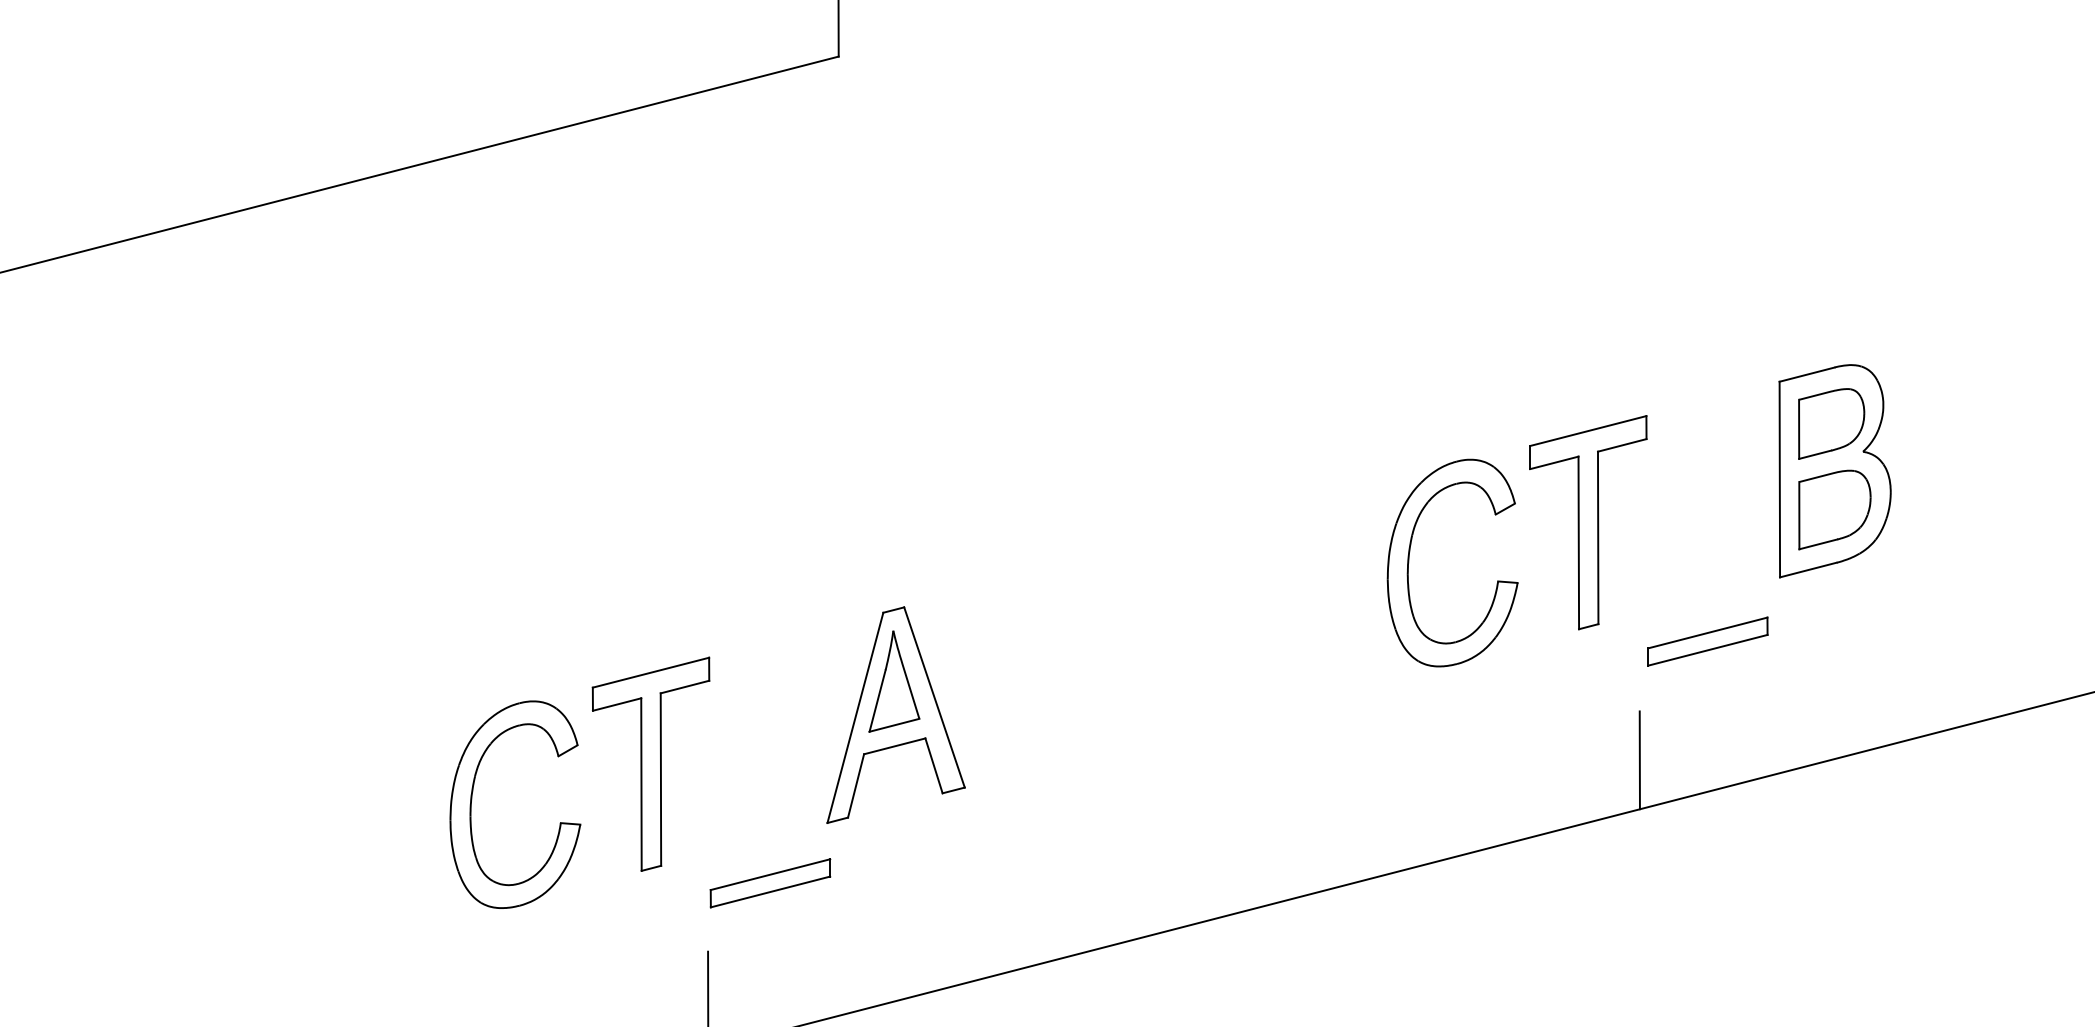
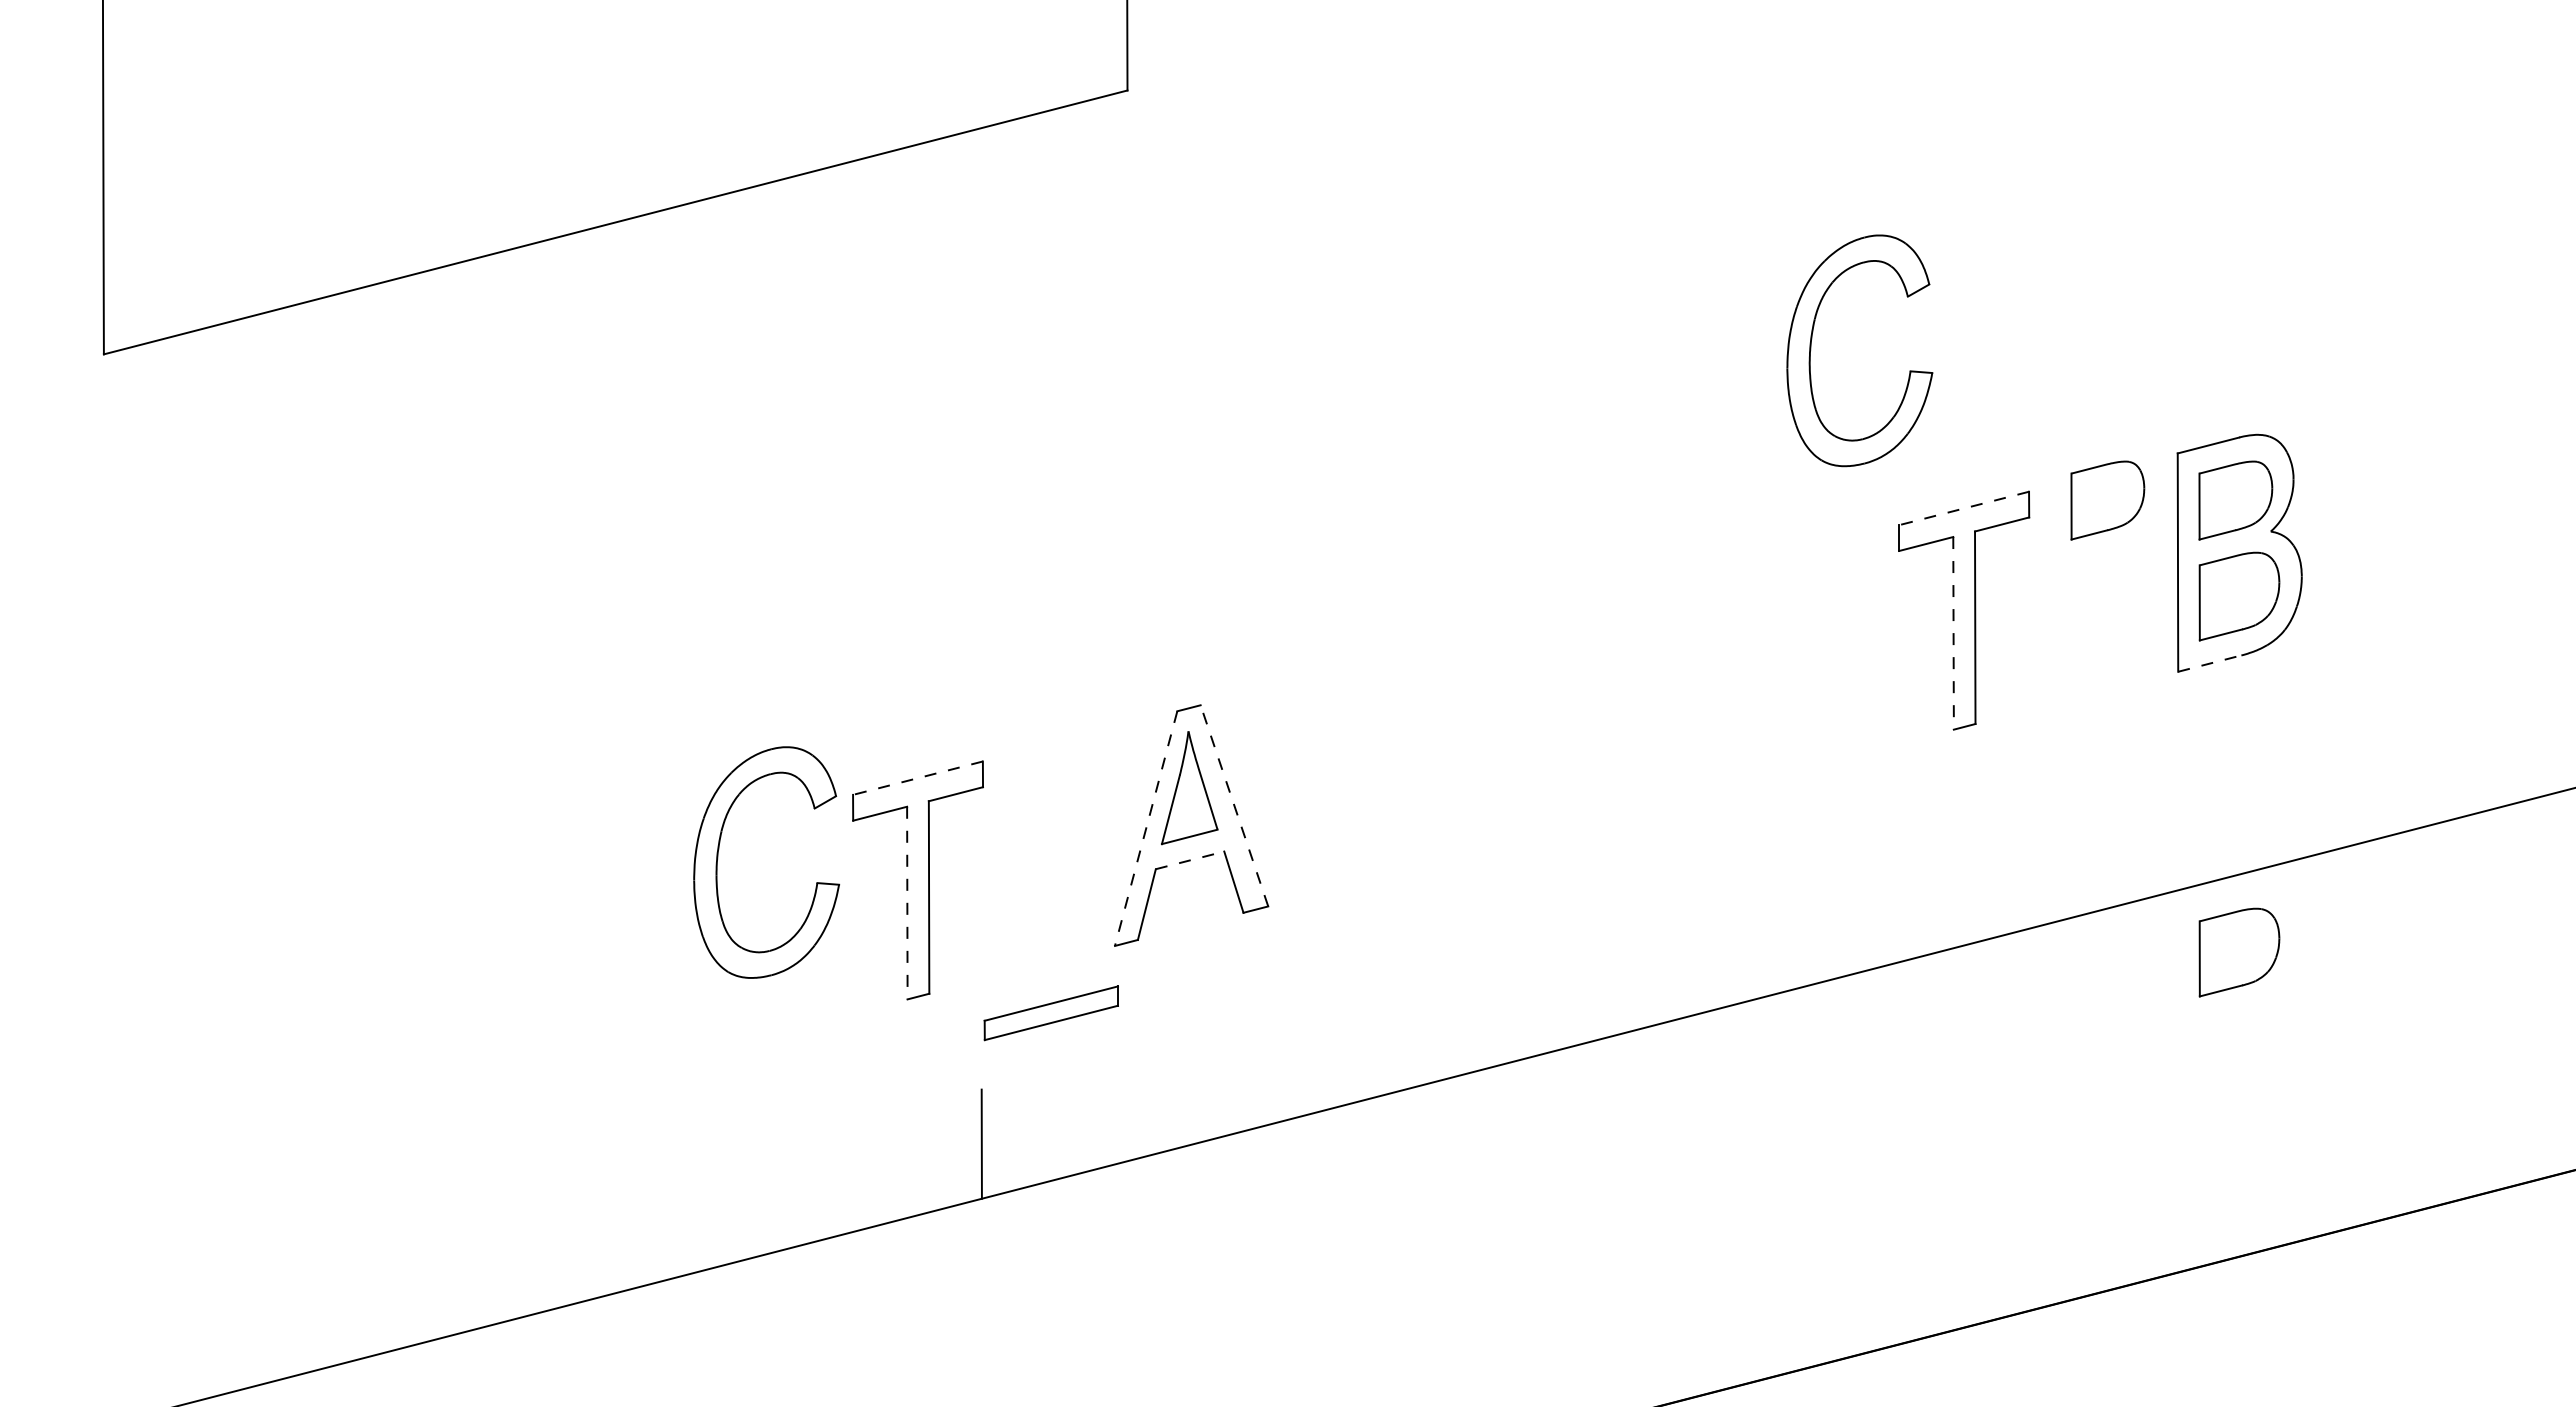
part: (1716, 423) -> (2107, 500), added
line: (1588, 431) -> (1964, 508), solid -> dashed
line: (1578, 543) -> (1953, 633), solid -> dashed
part: (1409, 562) -> (1811, 350), moved
line: (1808, 569) -> (2209, 663), solid -> dashed
part: (1707, 641) -> (2097, 743), removed
line: (650, 672) -> (917, 778), solid -> dashed
line: (934, 697) -> (1234, 805), solid -> dashed
line: (855, 718) -> (1146, 829), solid -> dashed
line: (895, 746) -> (1190, 860), solid -> dashed
line: (1639, 759) -> (2021, 875), removed
line: (641, 784) -> (907, 903), solid -> dashed
part: (472, 801) -> (718, 858), moved
part: (1834, 828) -> (2239, 952), added

